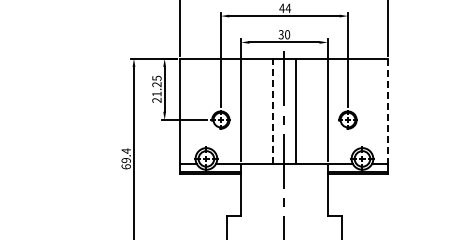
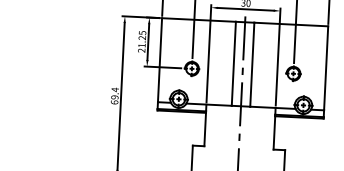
line: (272, 111) -> (233, 63), dashed -> solid
line: (388, 111) -> (326, 68), dashed -> solid

